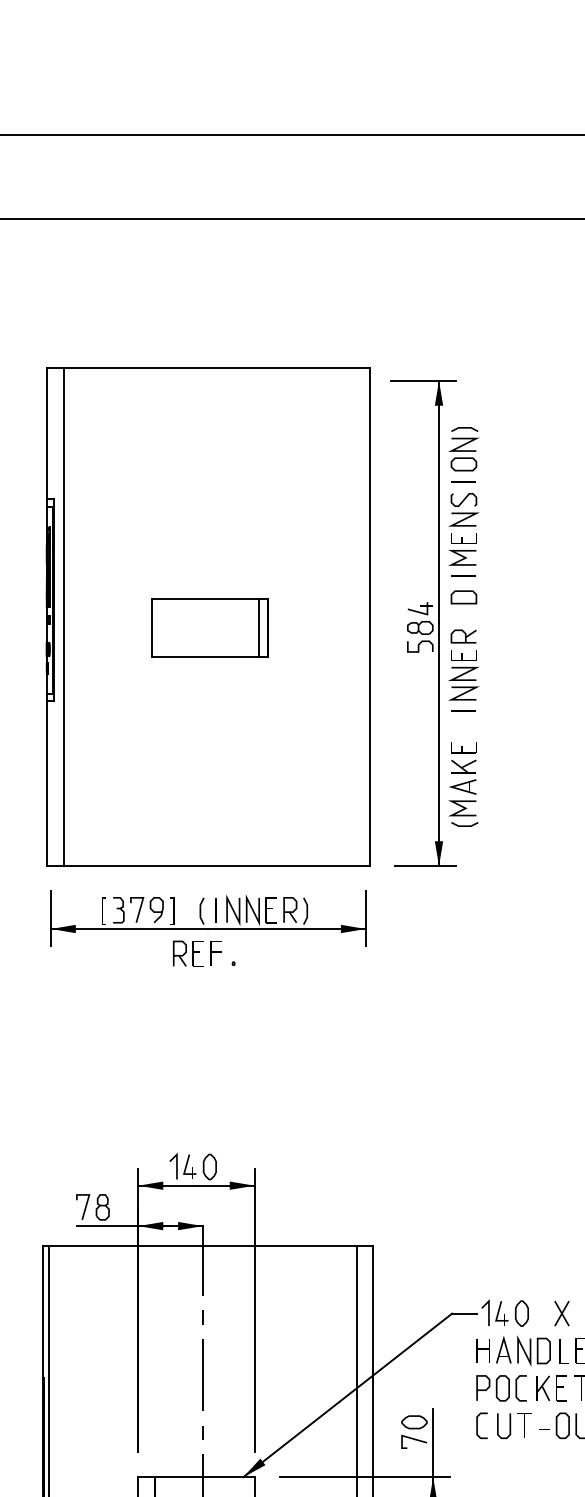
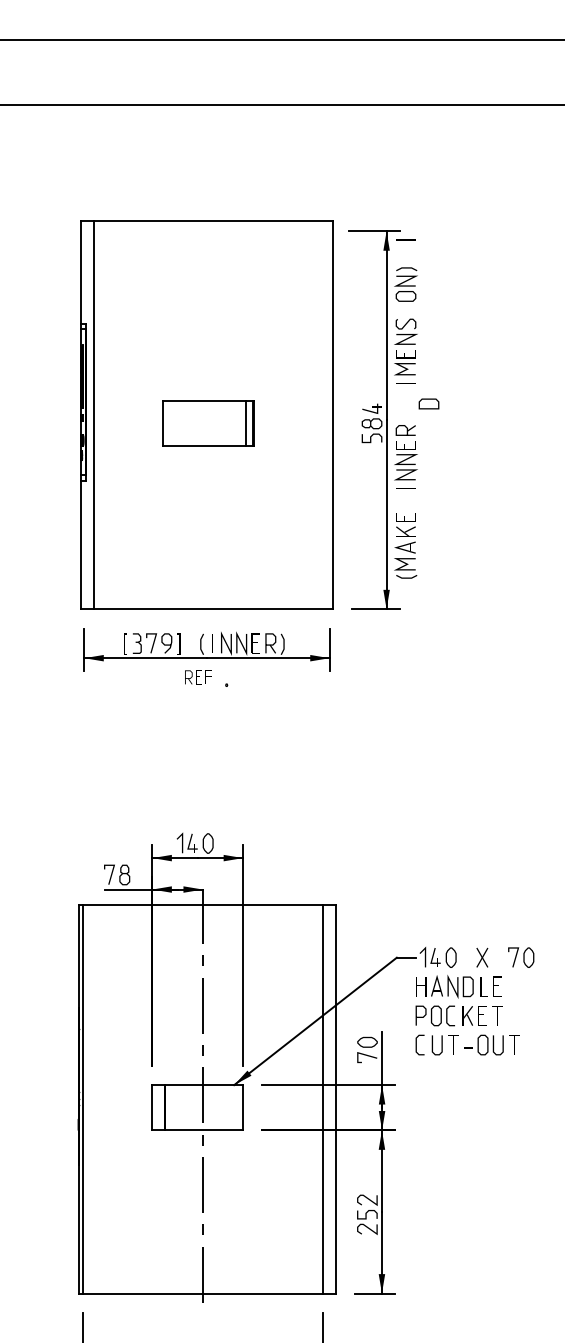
line: (463, 481) -> (405, 239), moved
part: (463, 596) -> (428, 403), moved
part: (196, 953) -> (197, 677), size x0.7

